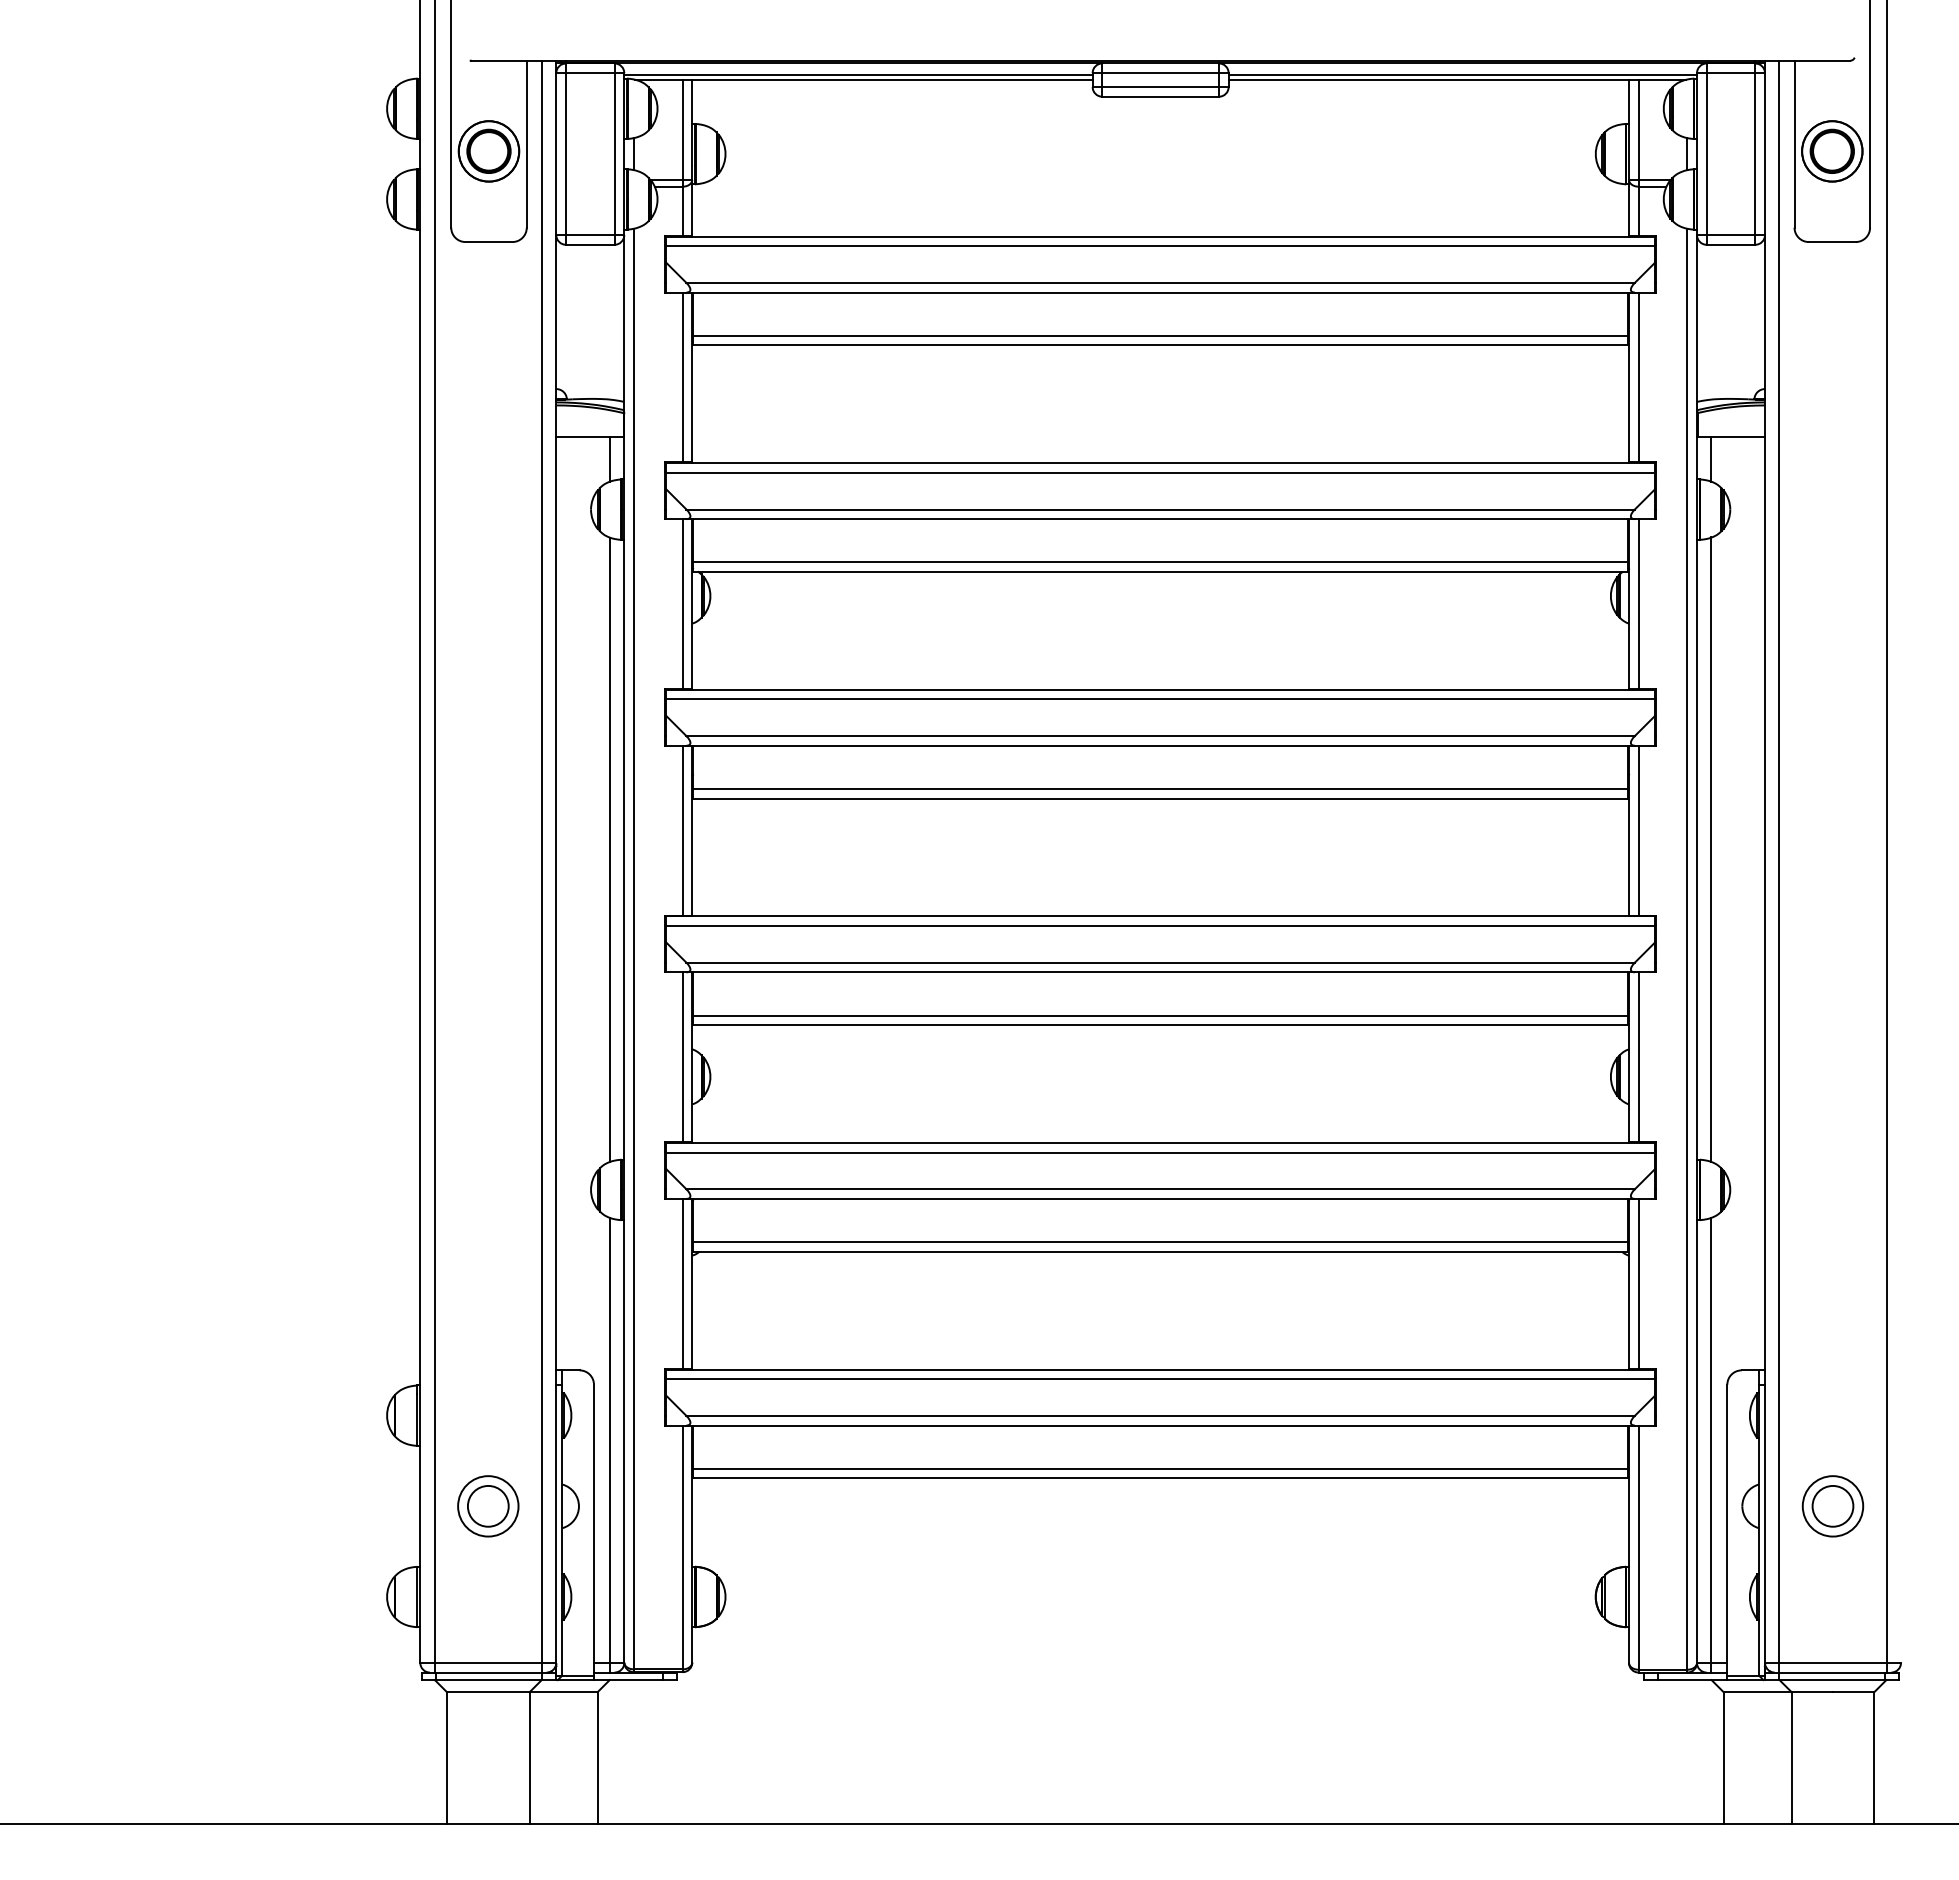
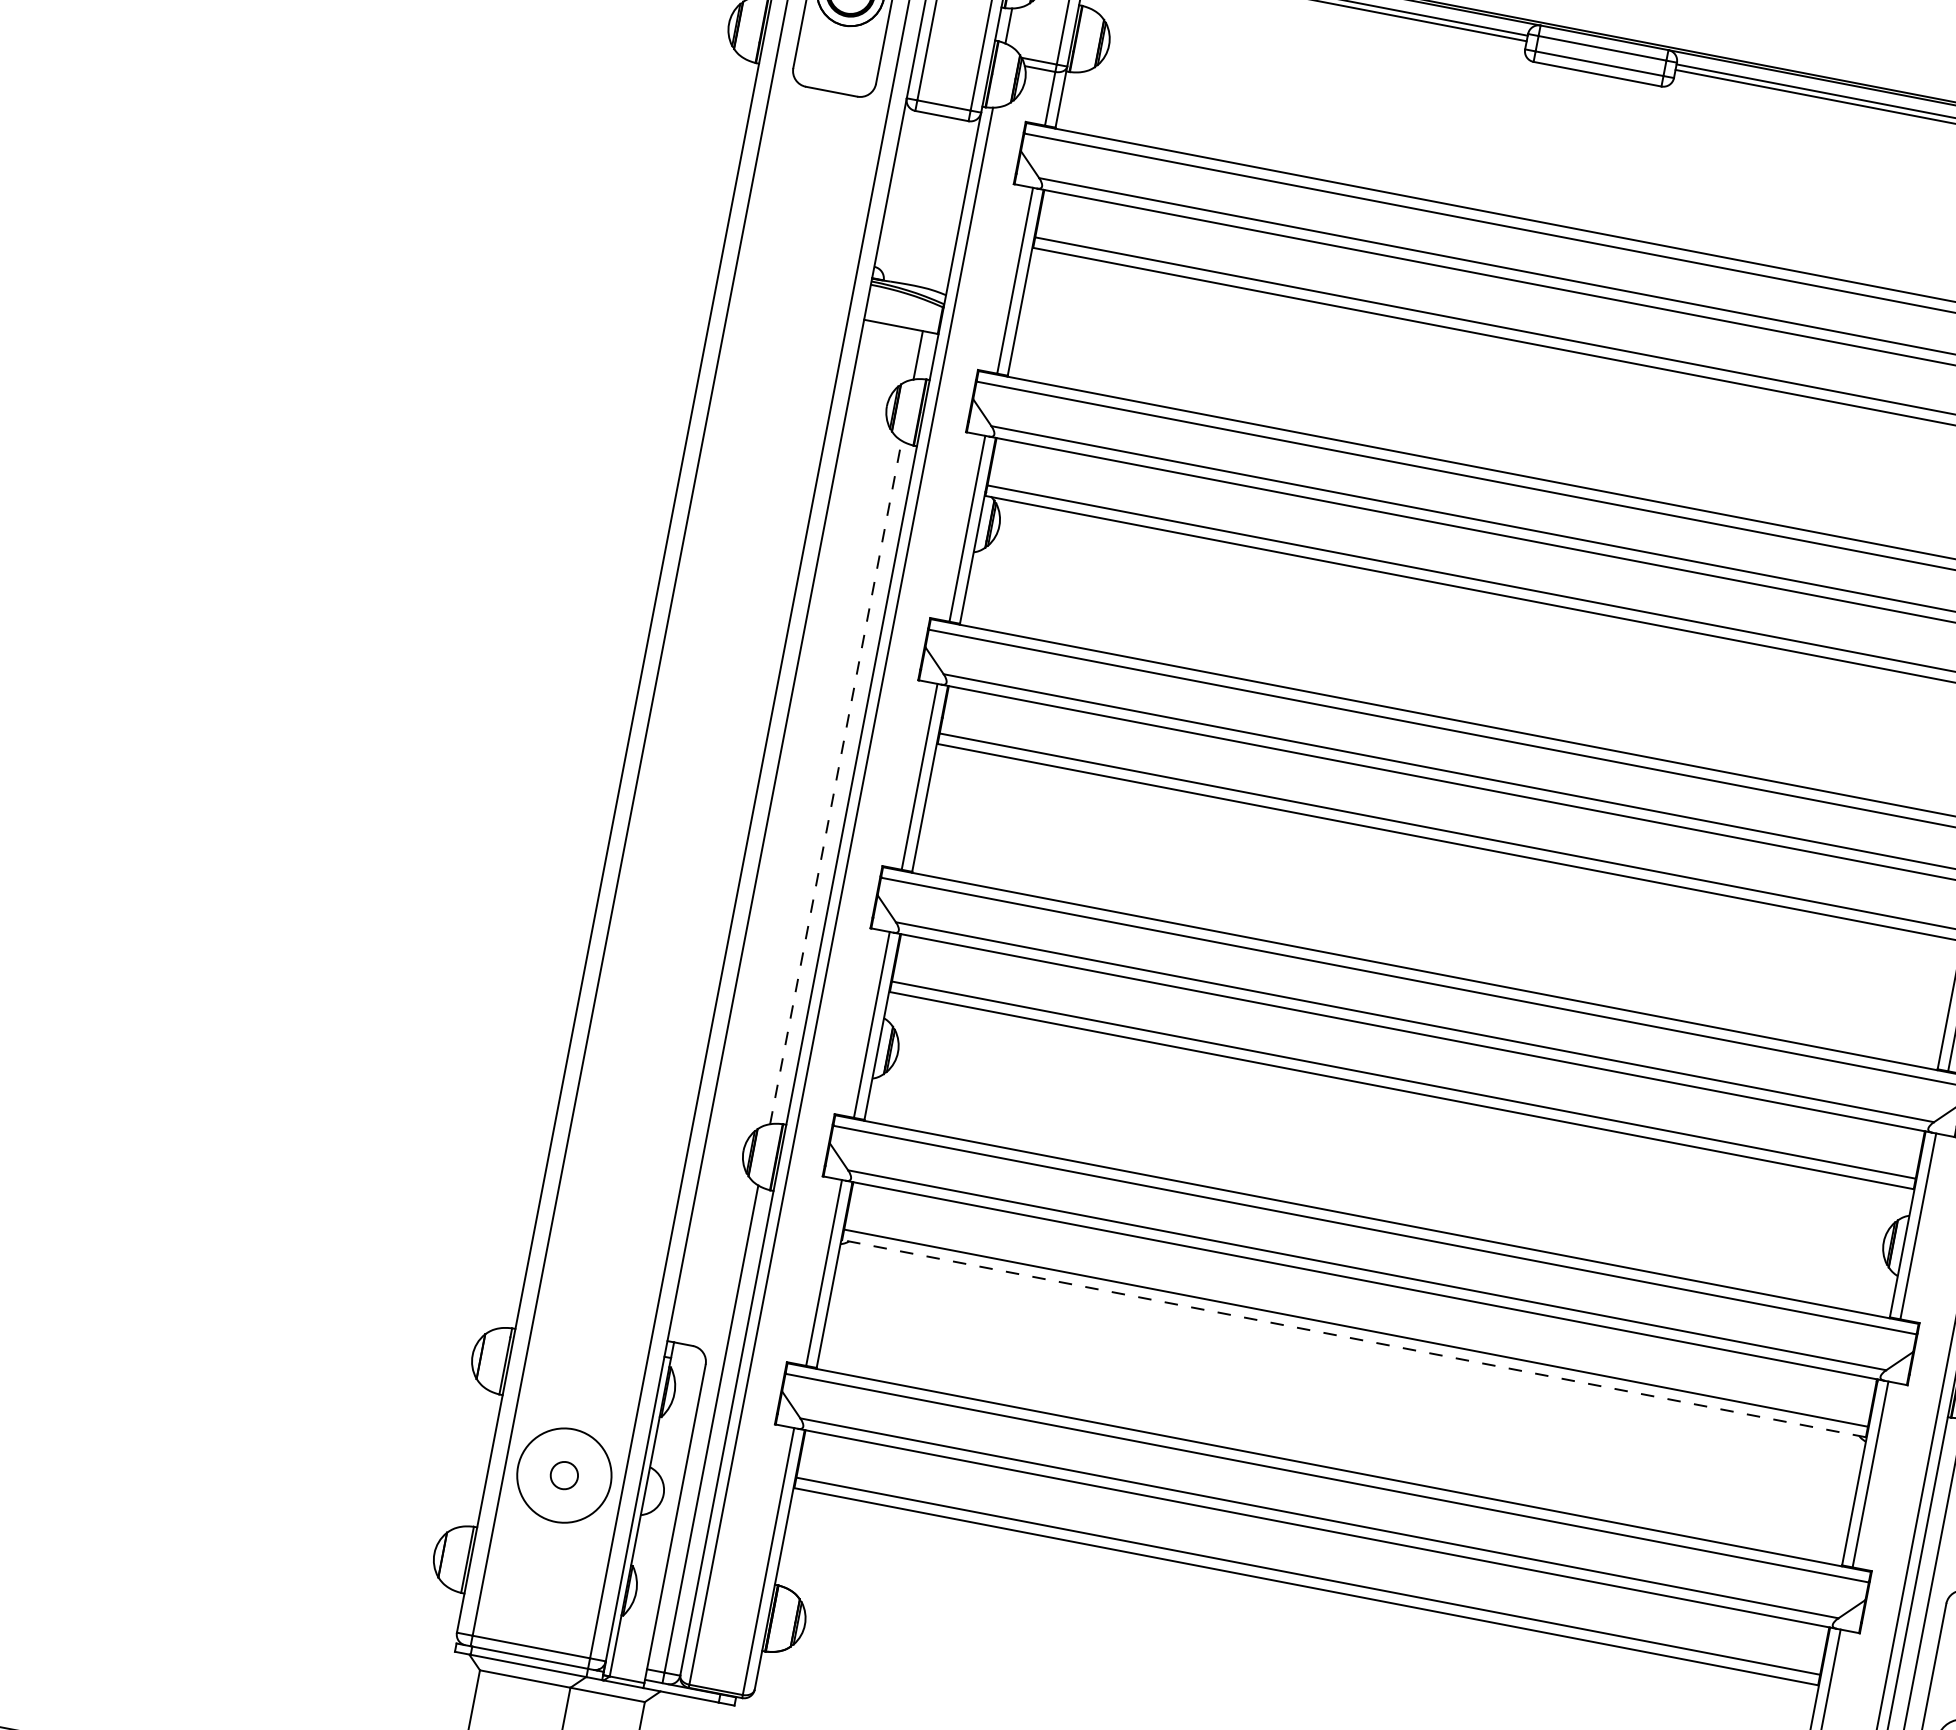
line: (609, 849) -> (835, 782), solid -> dashed
line: (1160, 1251) -> (1353, 1338), solid -> dashed
circle: (487, 1505) -> (563, 1474), size x0.6
circle: (488, 1506) -> (564, 1475), size x1.4

